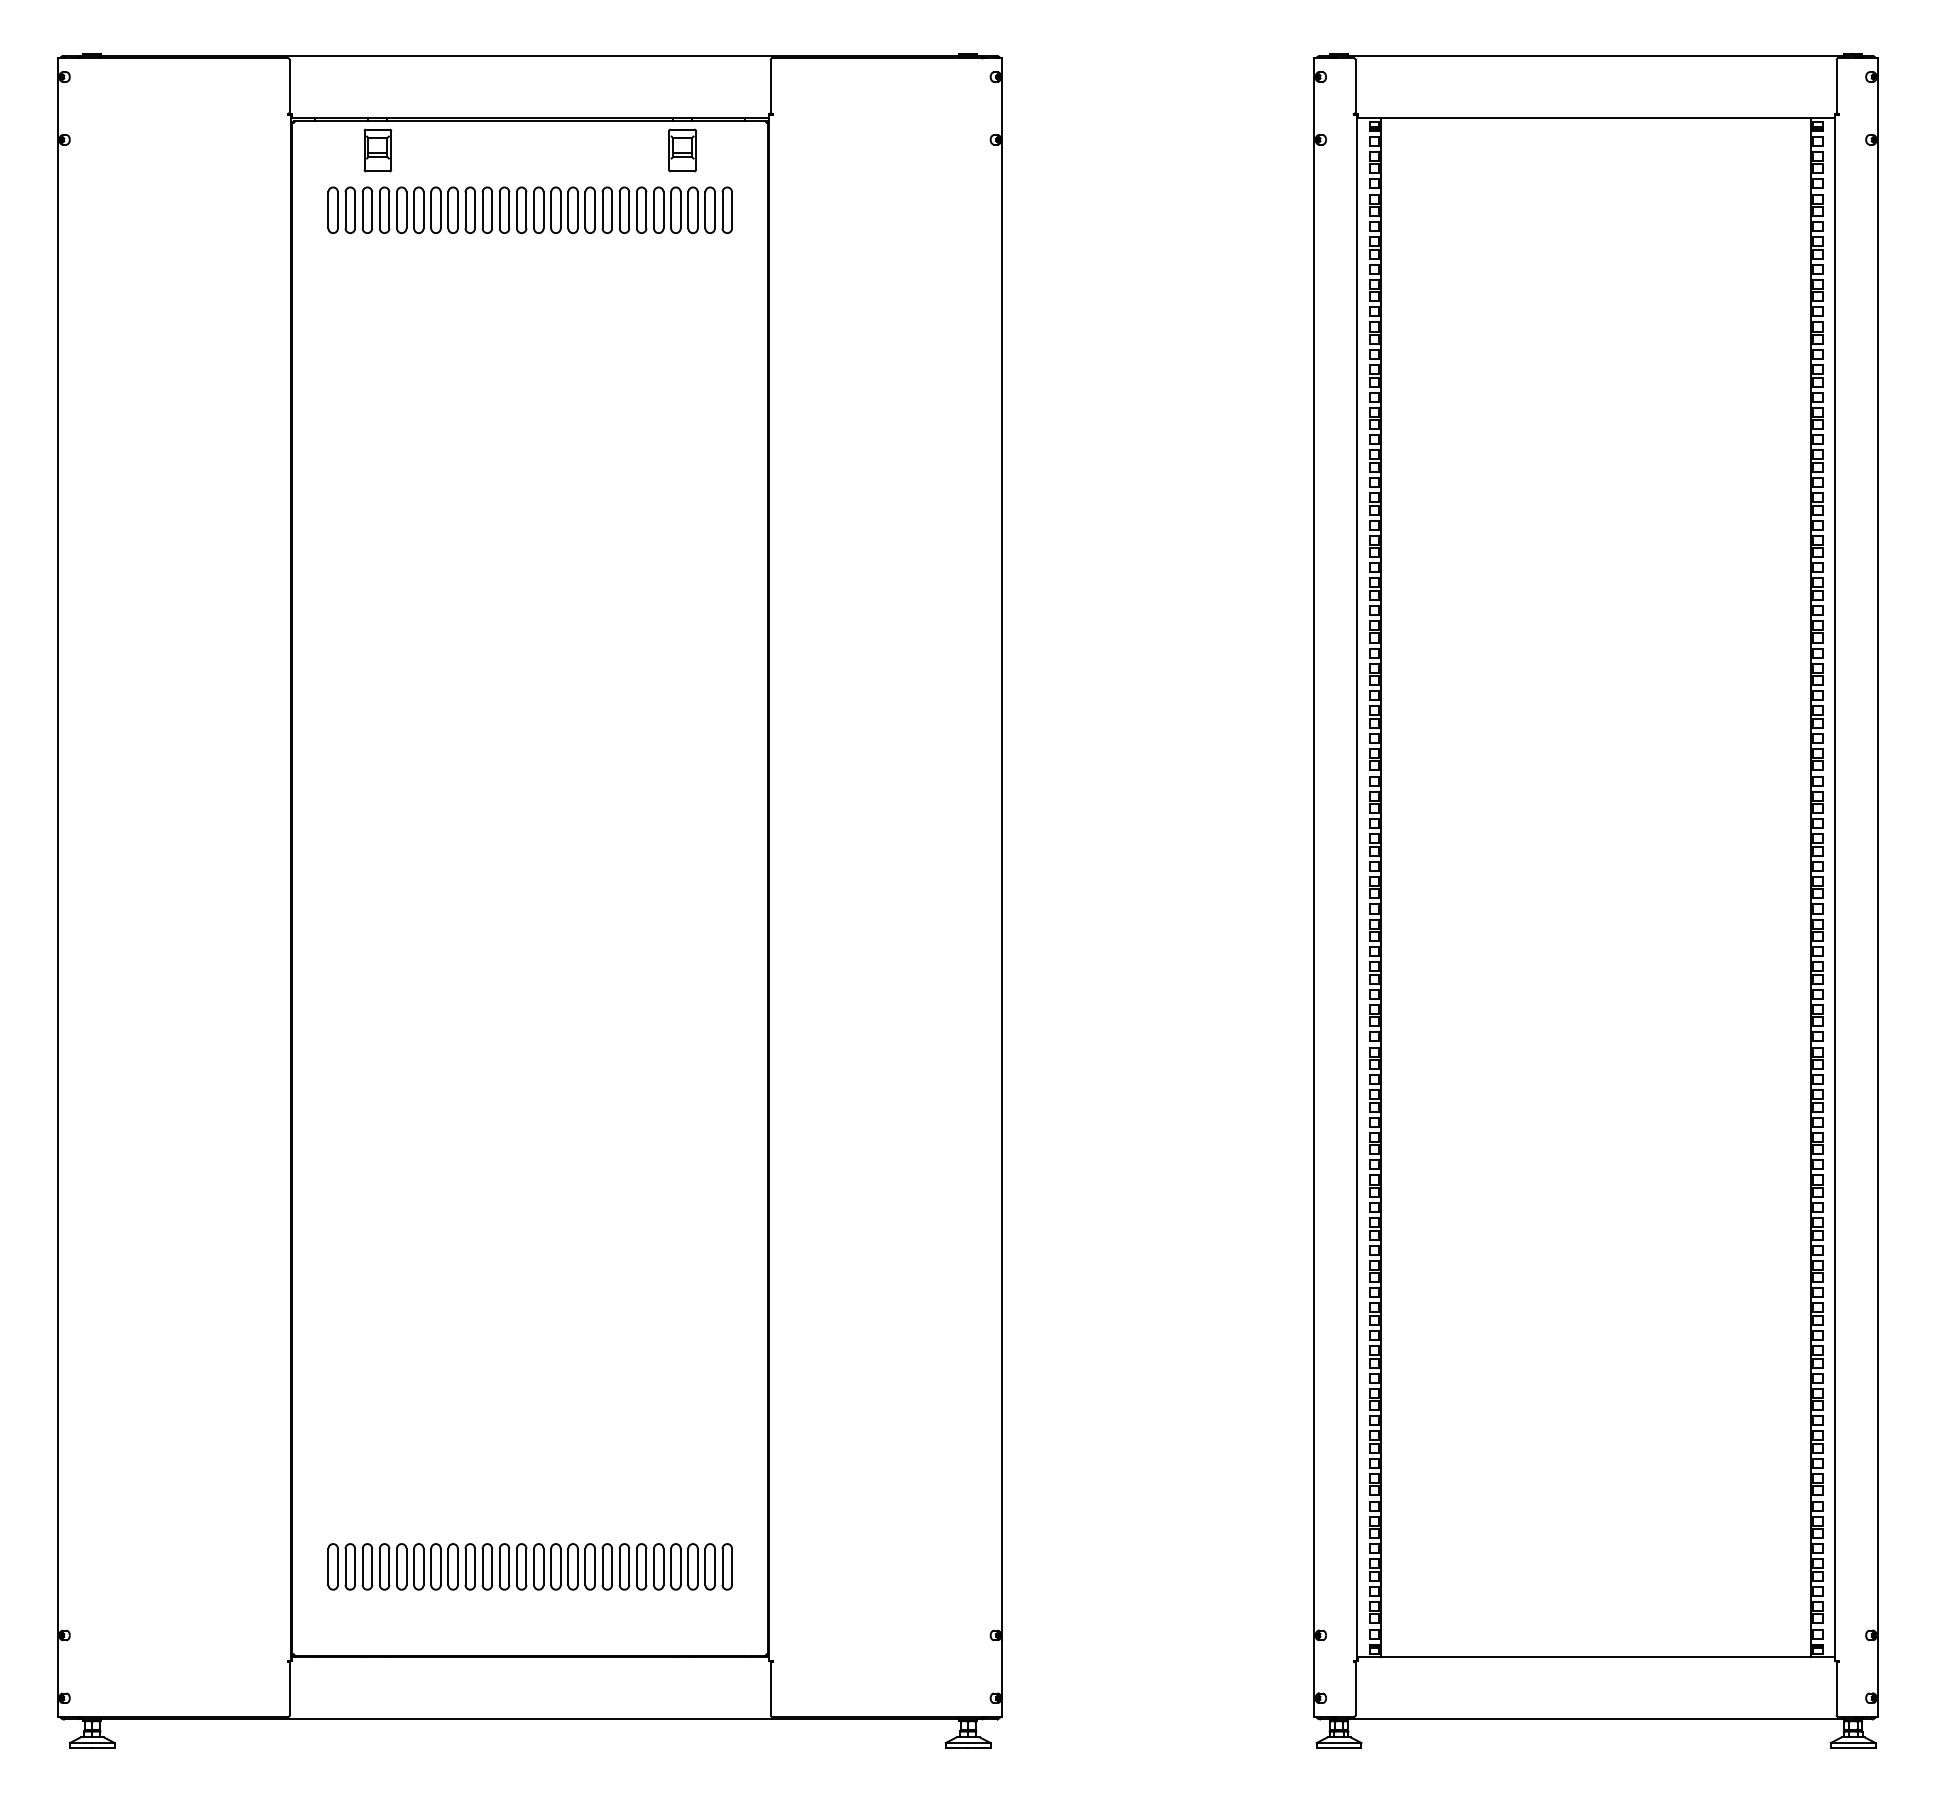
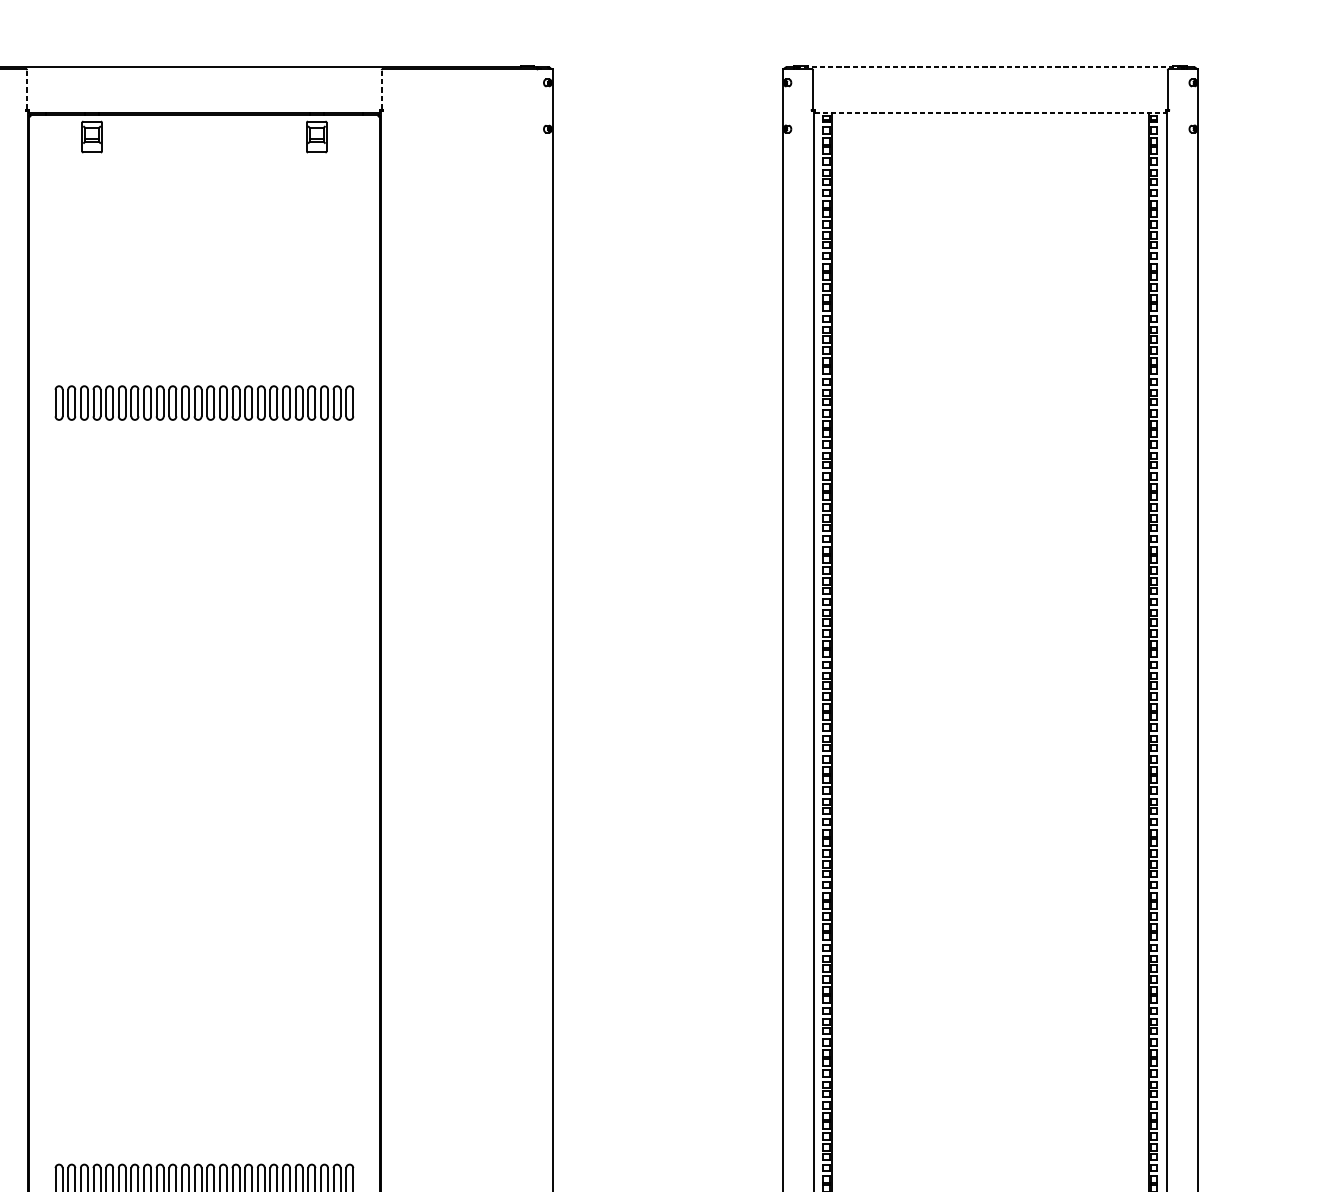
line: (1595, 56) -> (989, 67), solid -> dashed
line: (289, 85) -> (26, 89), solid -> dashed
line: (770, 85) -> (381, 89), solid -> dashed
line: (1596, 117) -> (990, 112), solid -> dashed
part: (529, 209) -> (203, 402), moved

